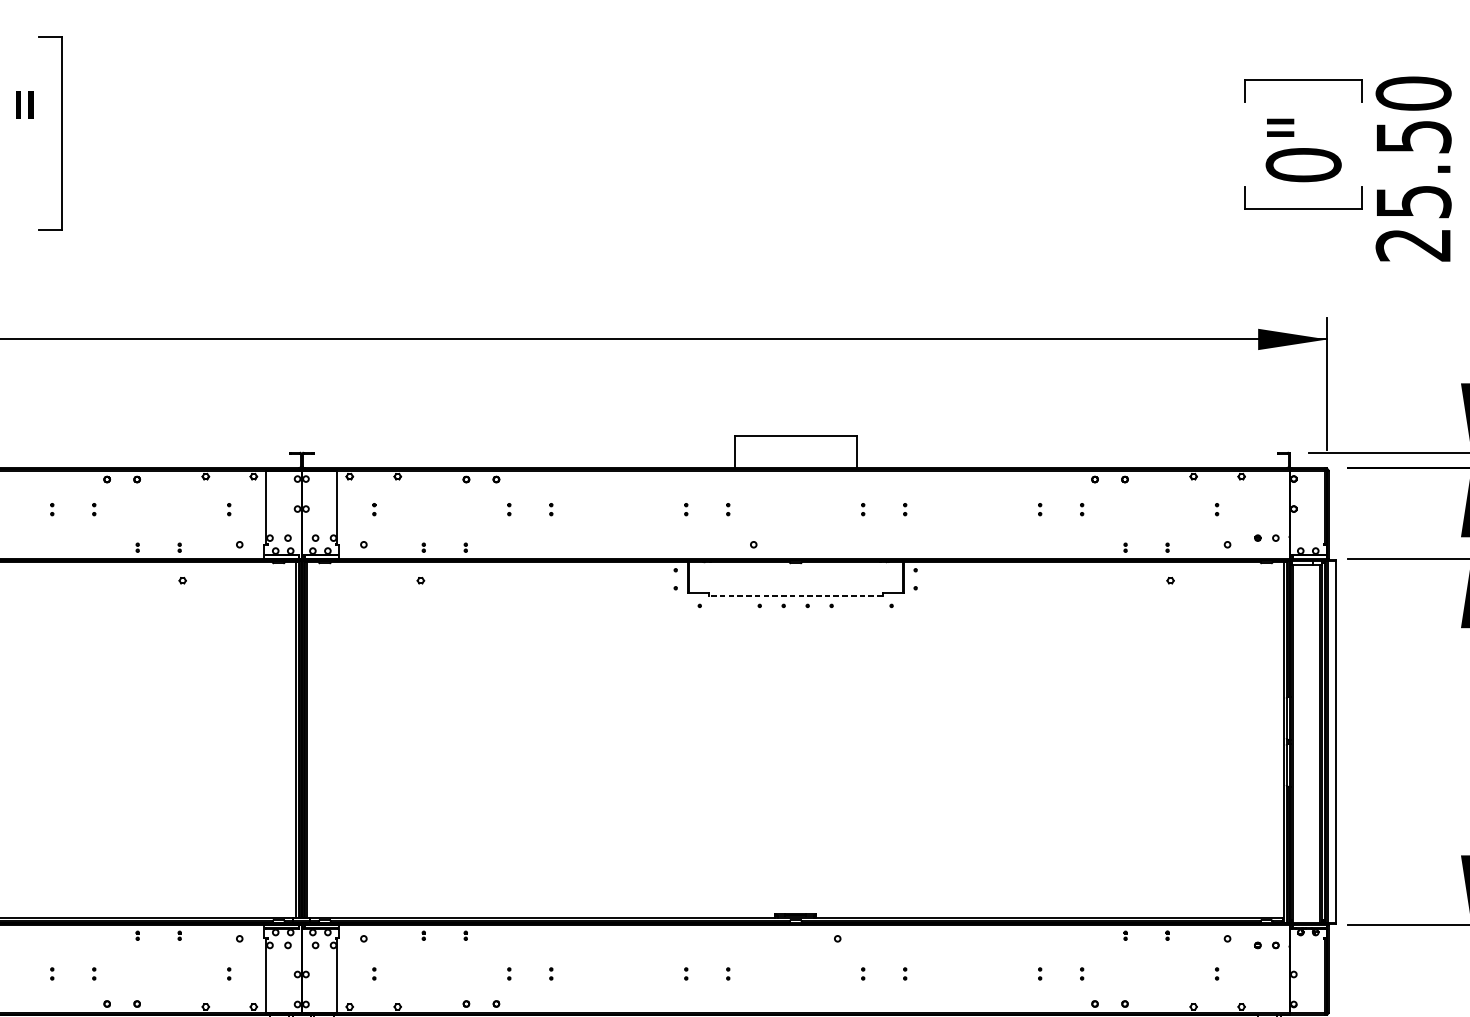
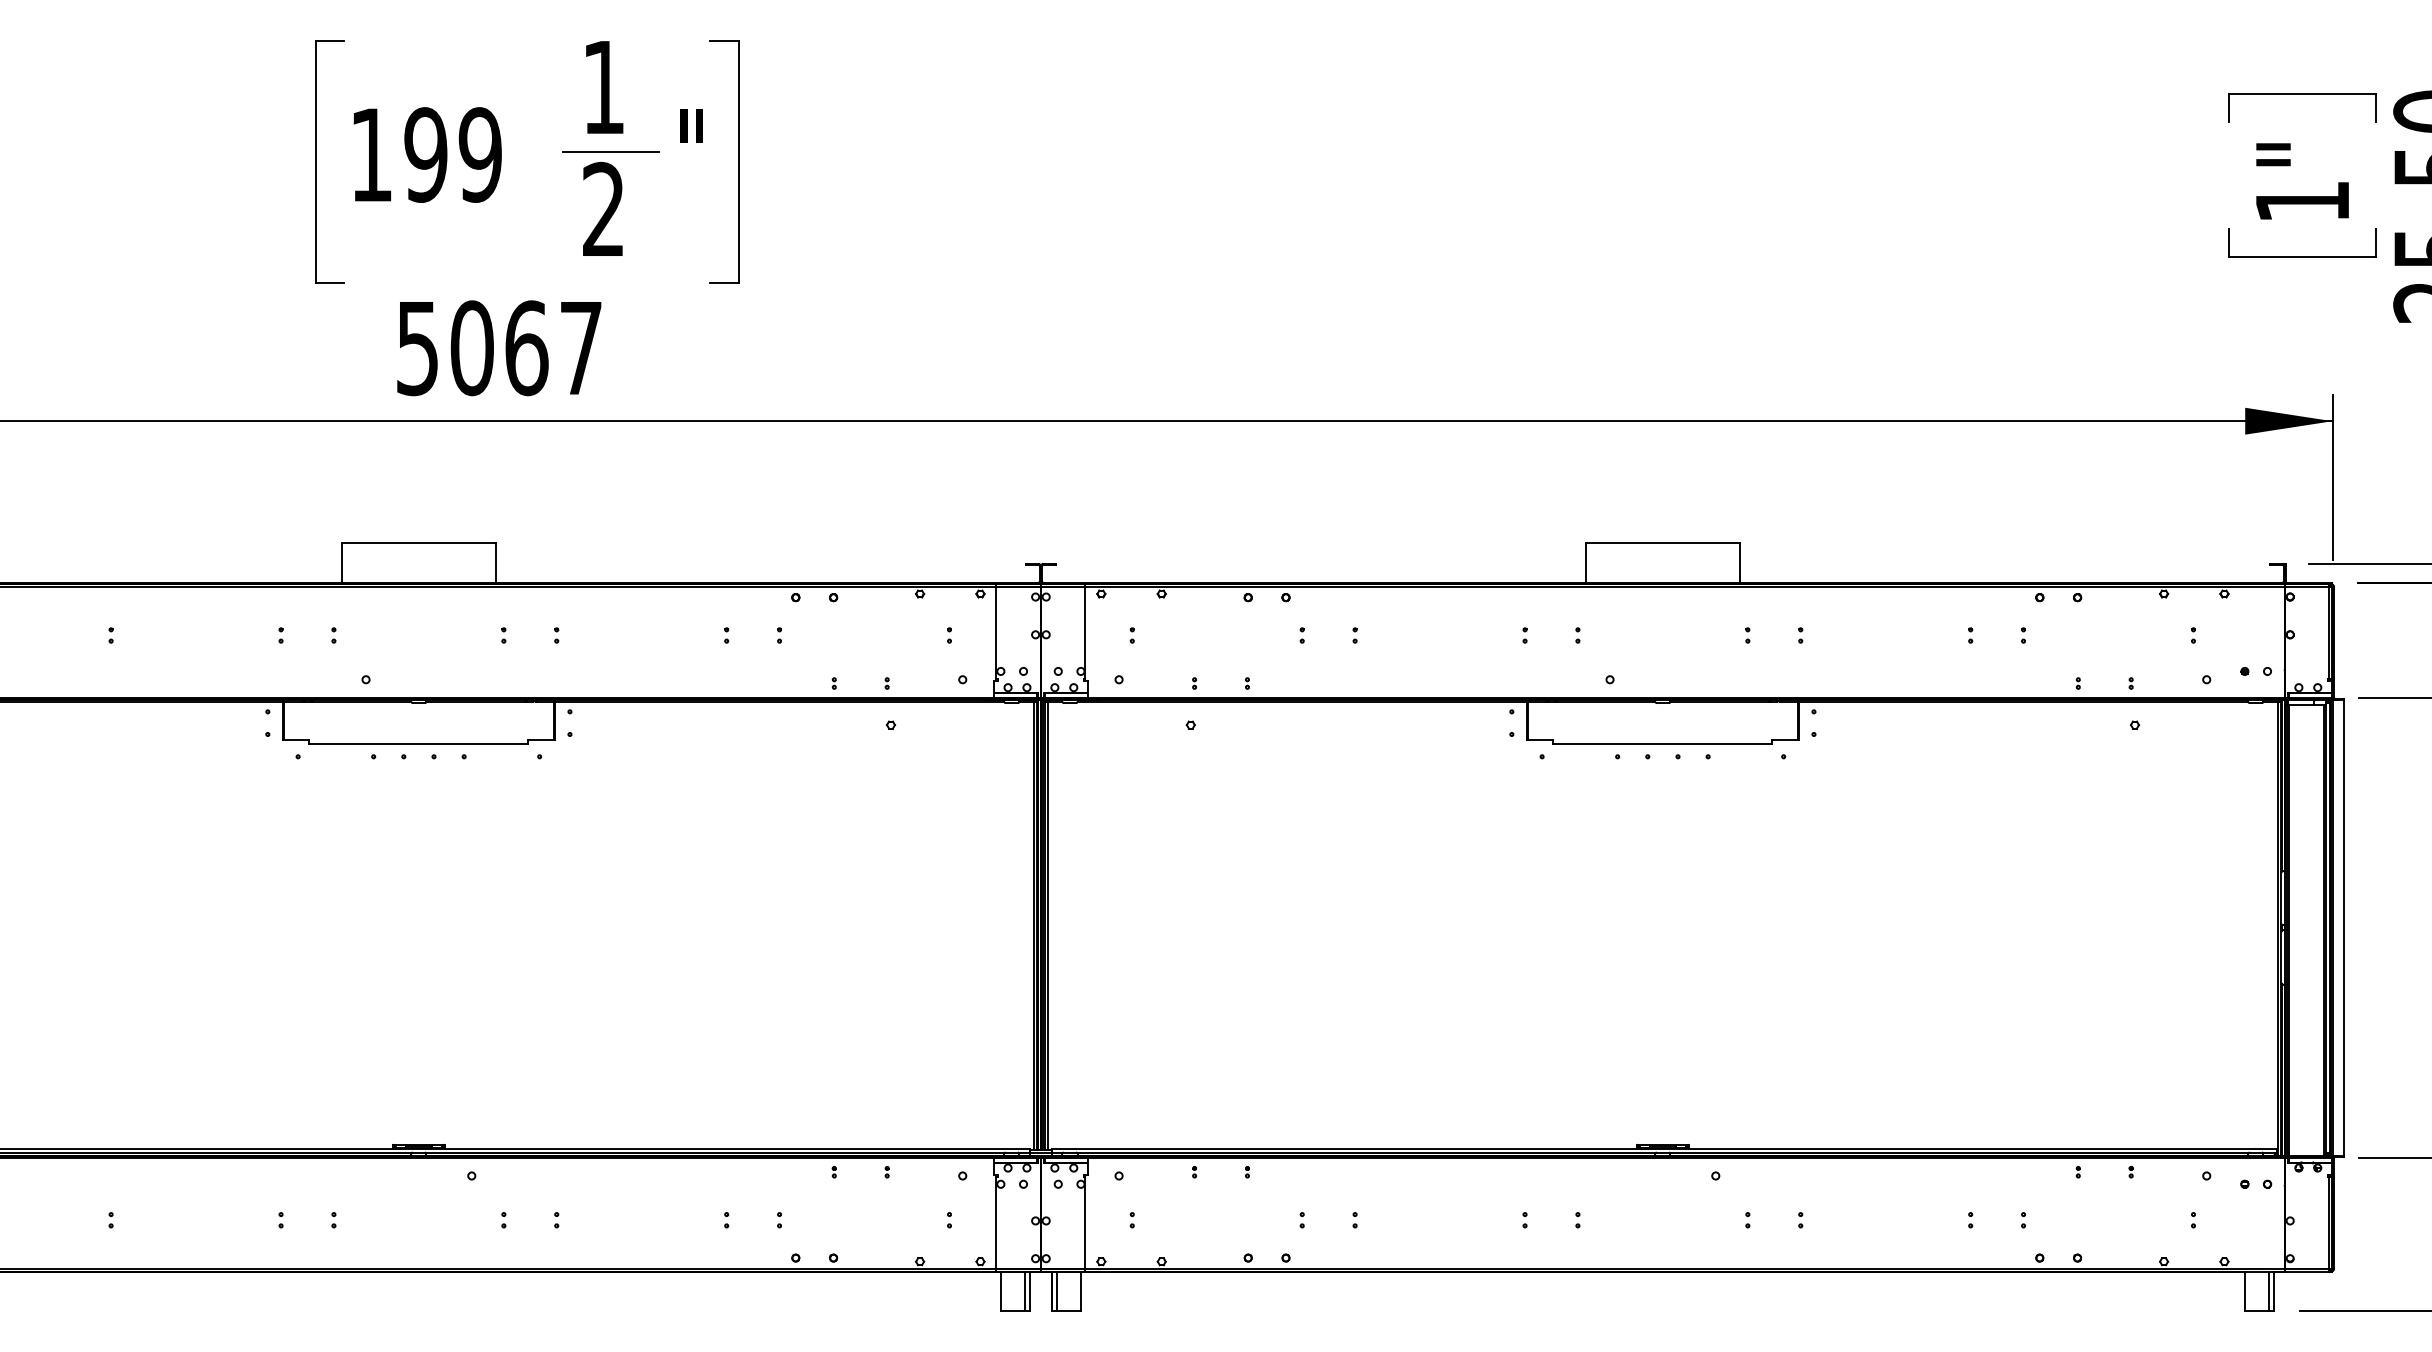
text: (1303, 164) -> (2302, 201), 0" -> 1"
line: (795, 595) -> (1662, 743), dashed -> solid

